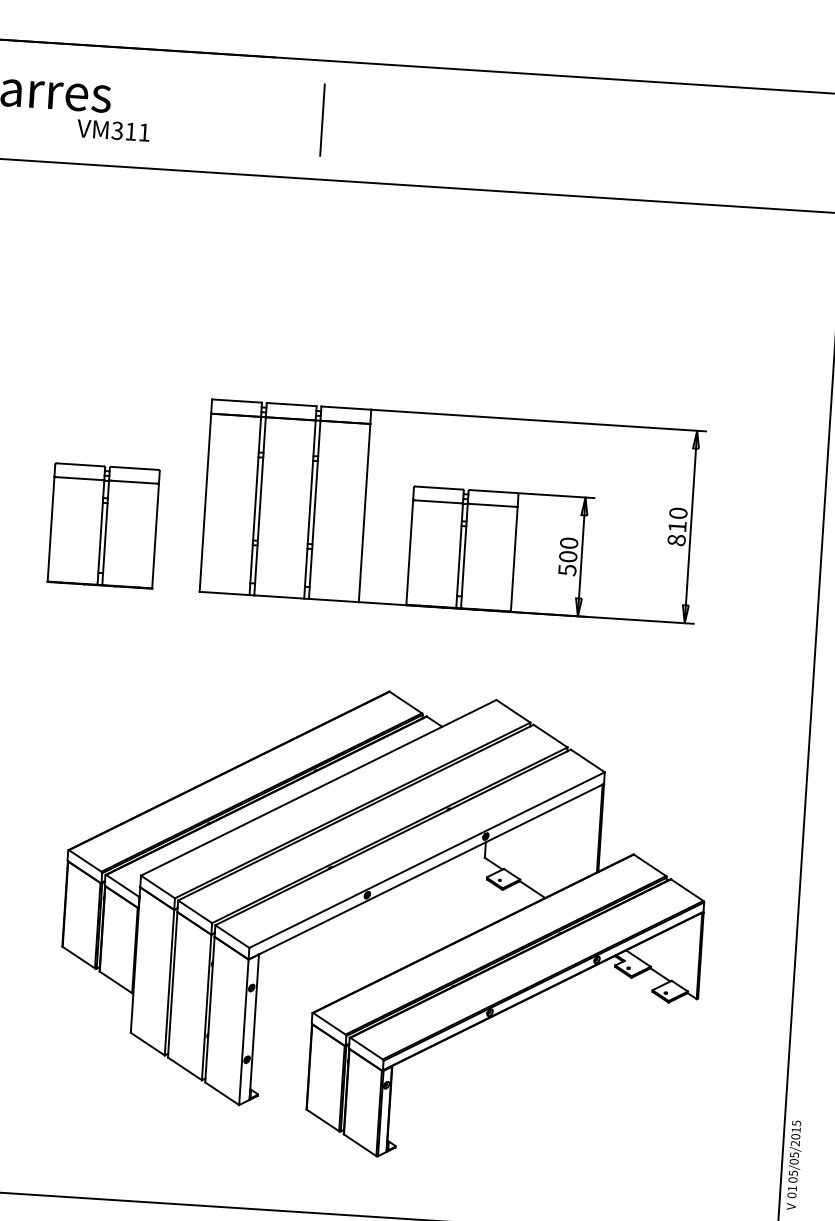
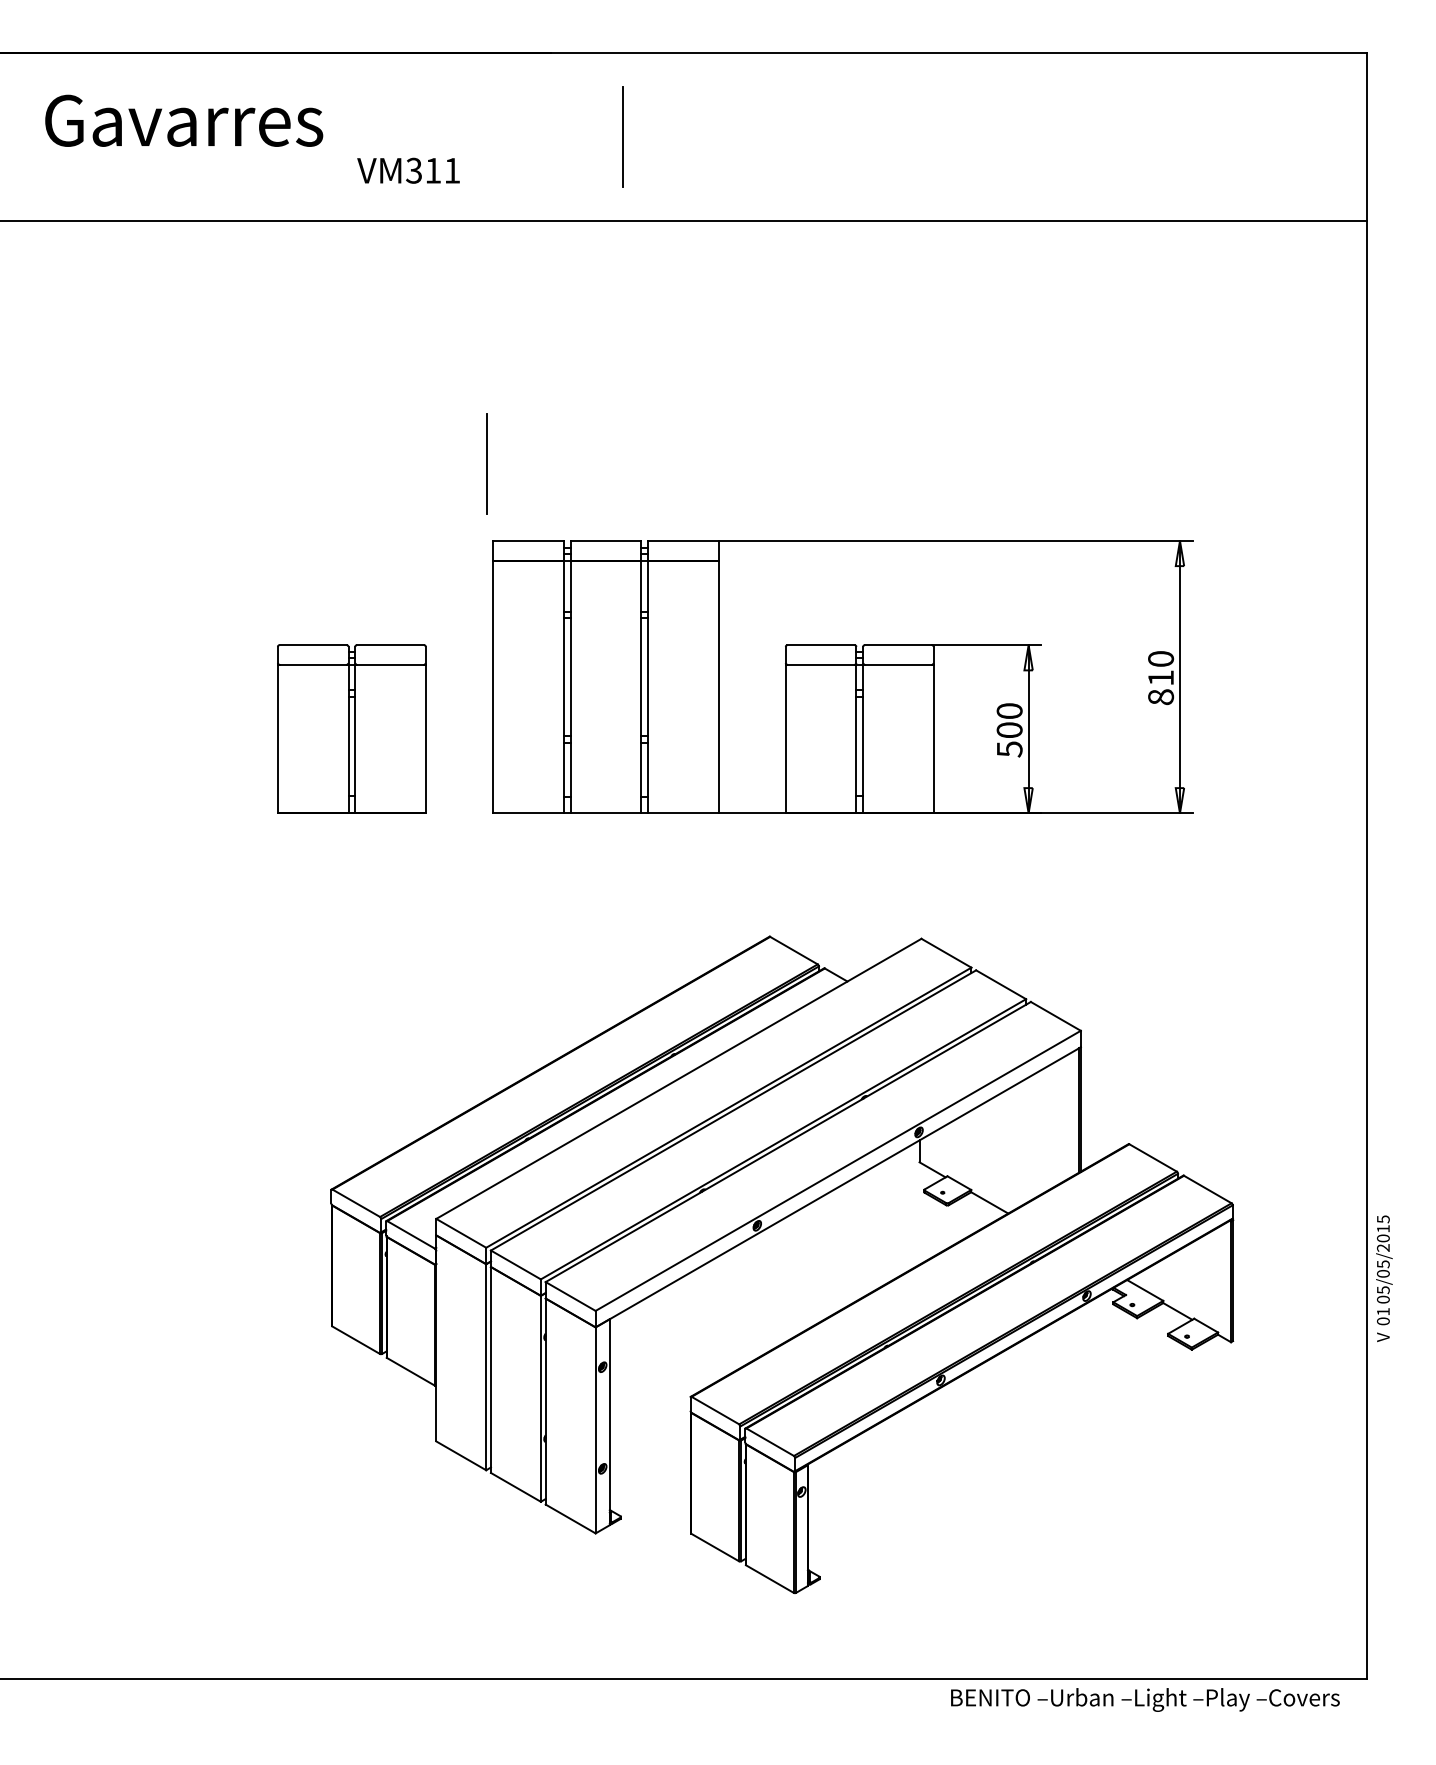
text: (113, 130) -> (408, 170), moved
line: (210, 344) -> (486, 463), added
text: (794, 1165) -> (1384, 1278), moved

